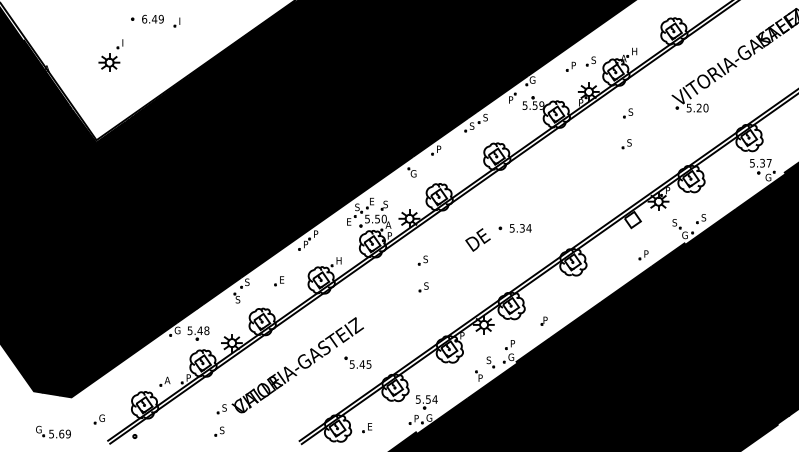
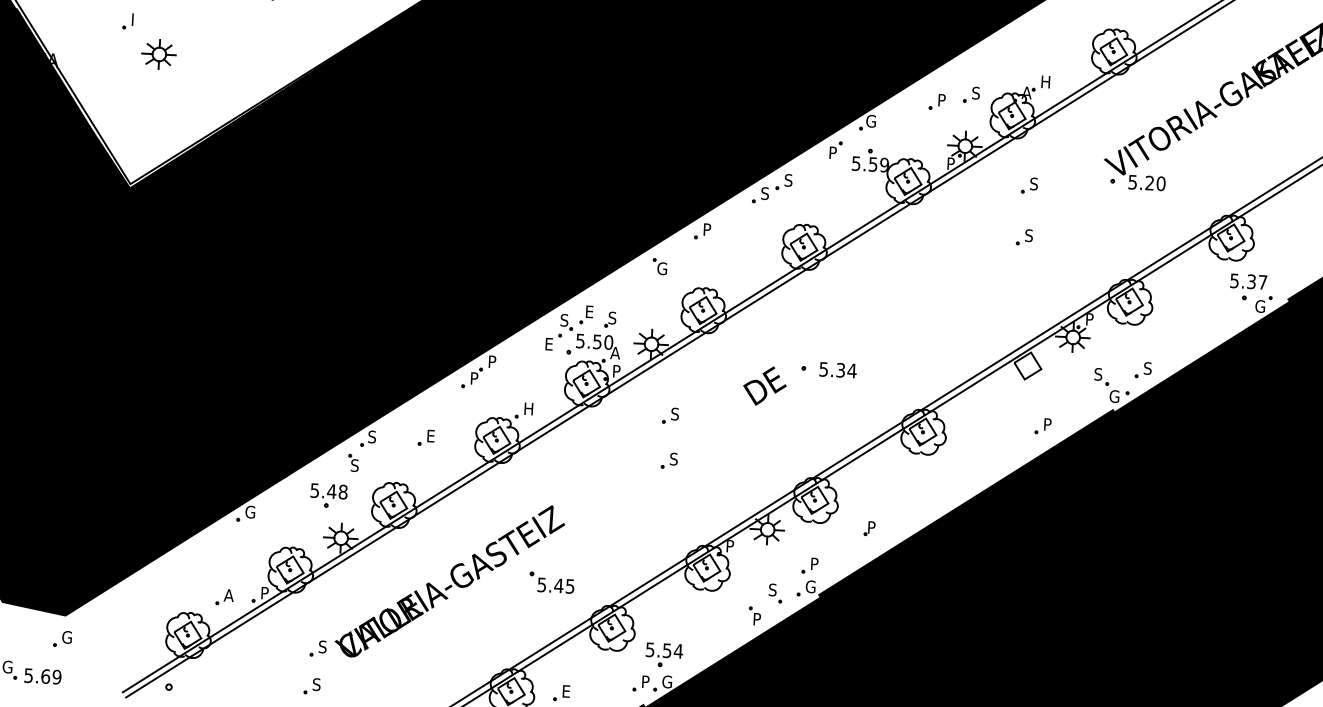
part: (119, 44) -> (127, 22), moved
part: (198, 333) -> (328, 495), moved
part: (98, 419) -> (60, 639), moved

